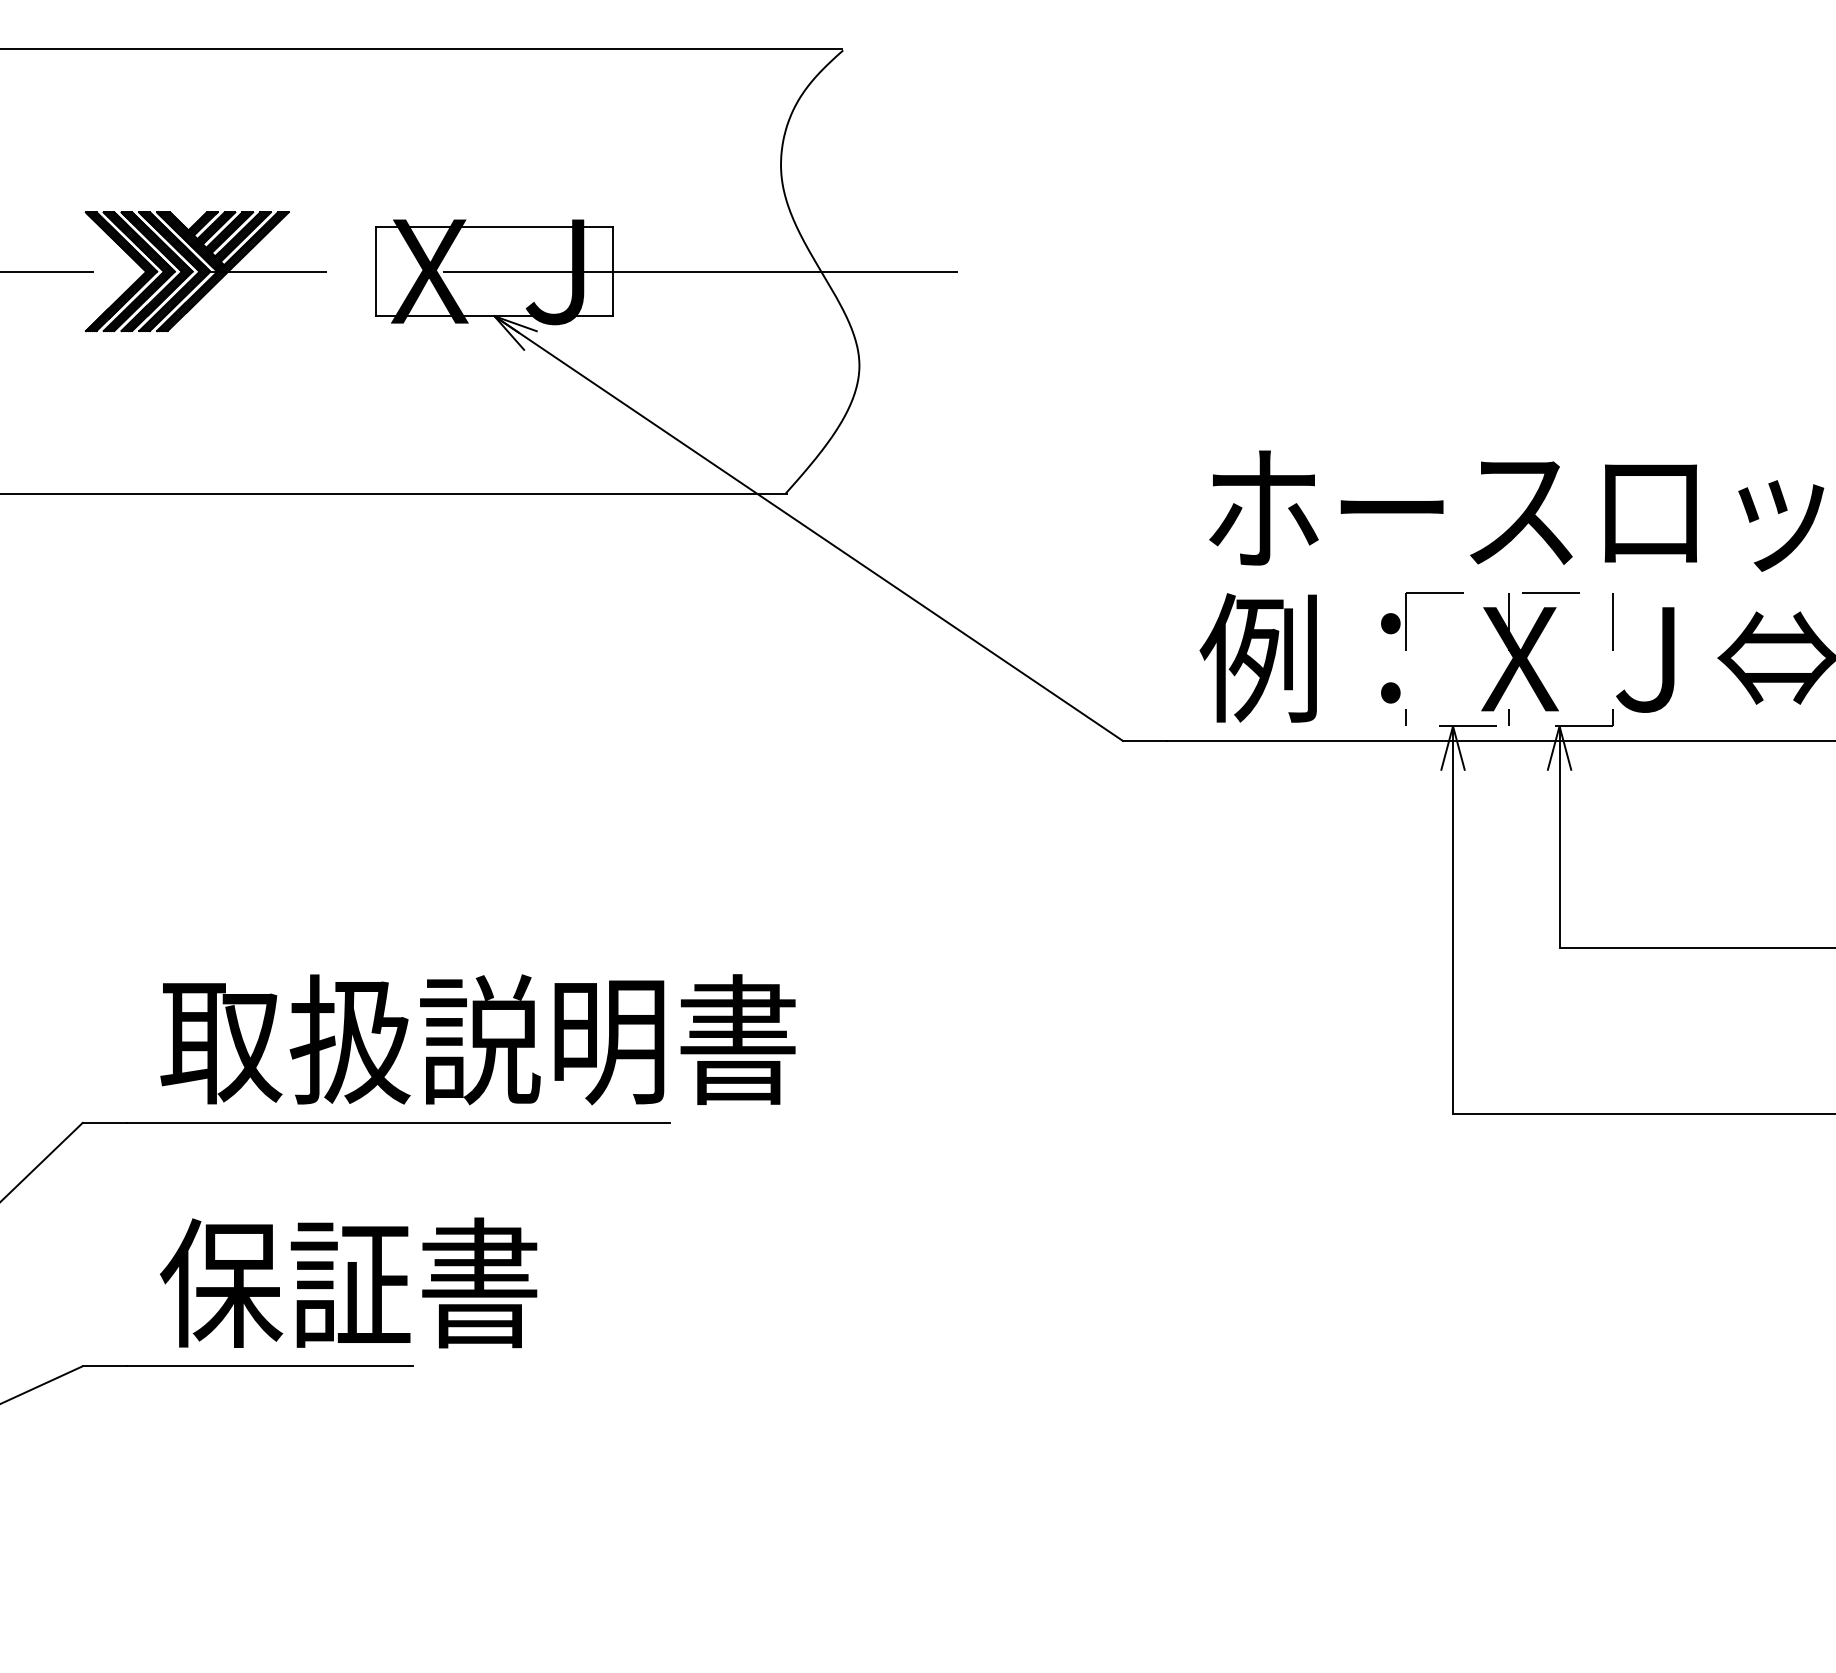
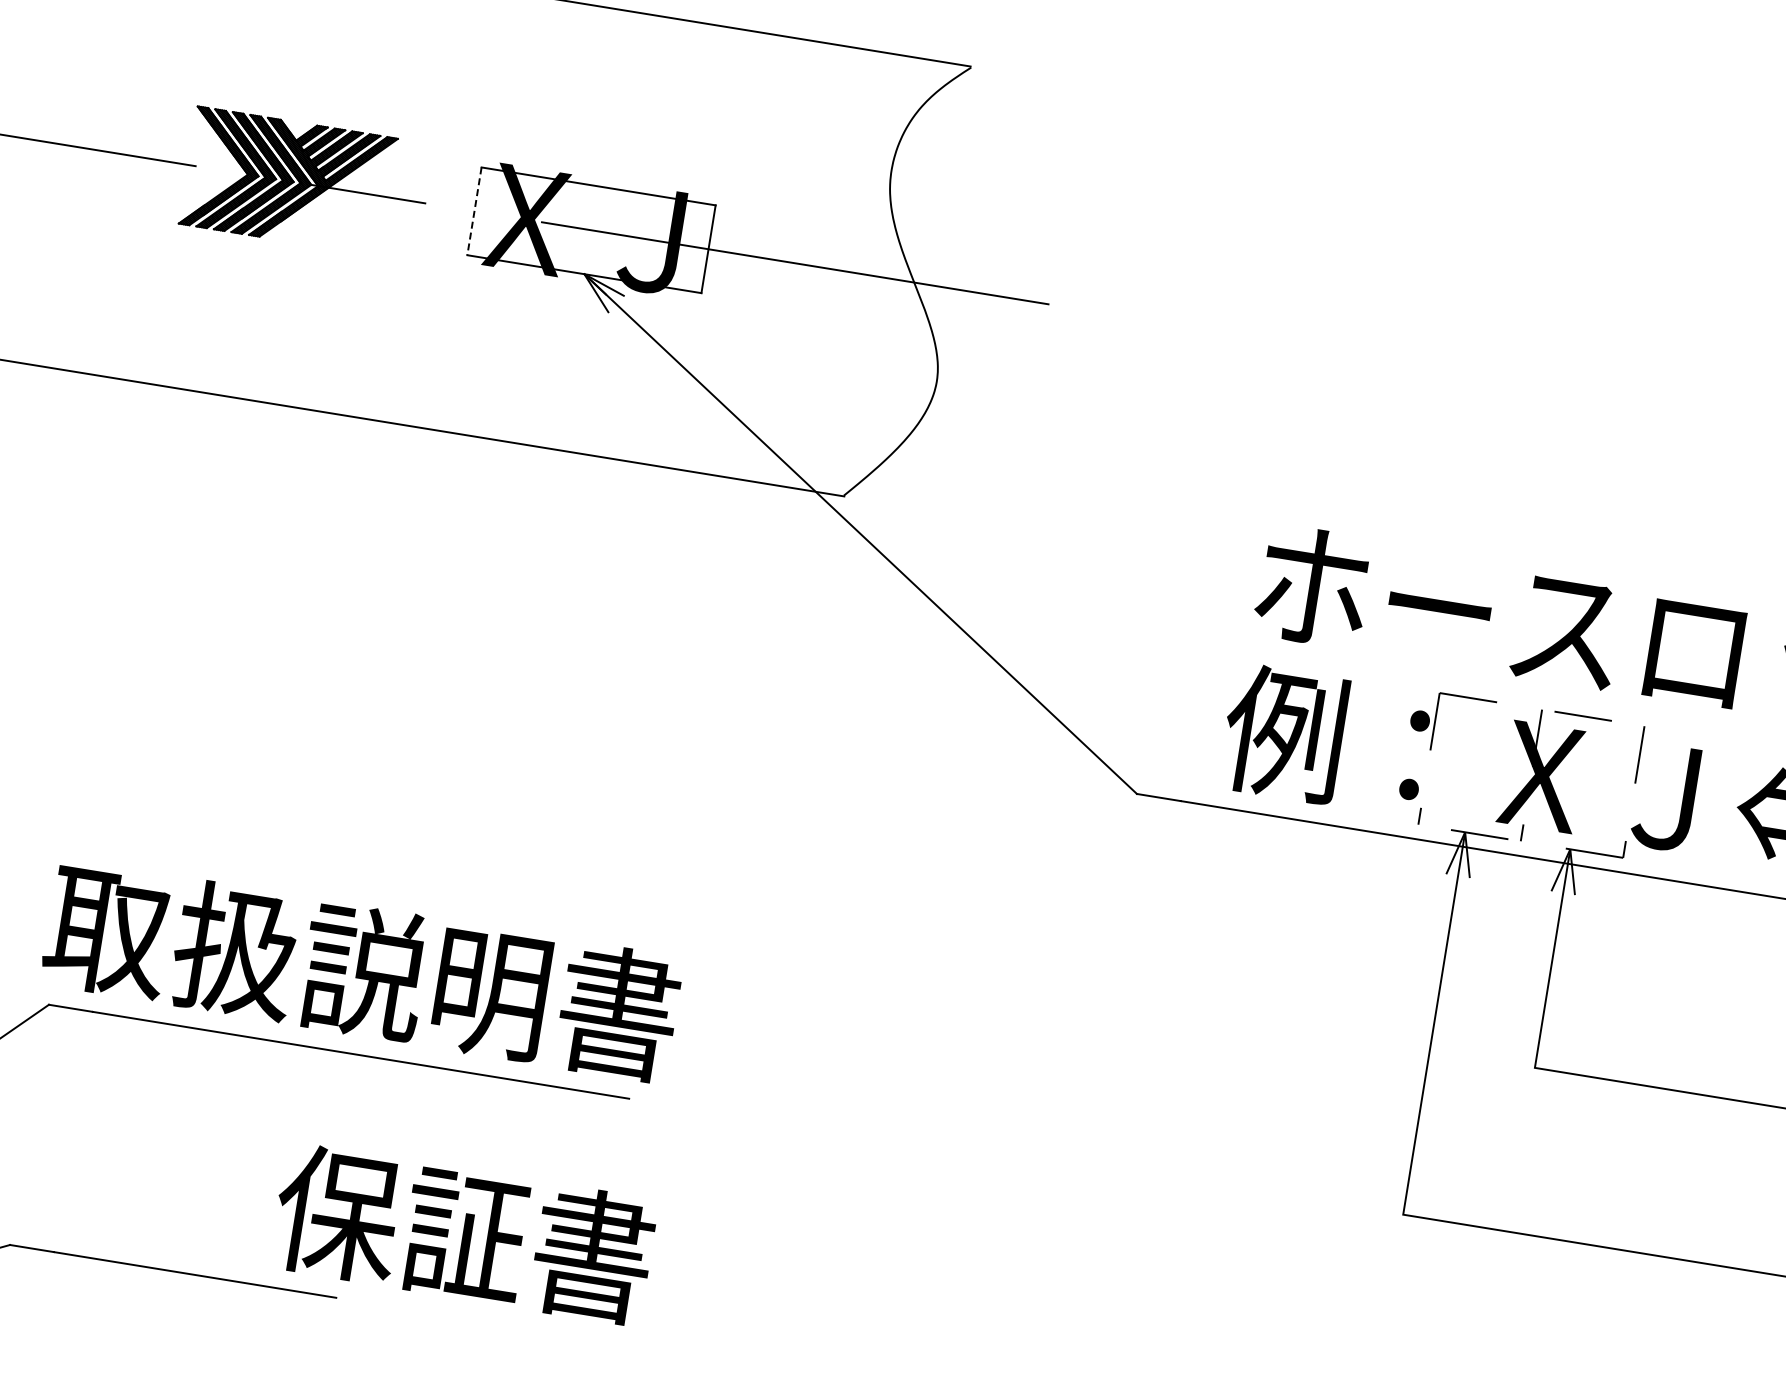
line: (375, 272) -> (474, 212), solid -> dashed
text: (477, 1039) -> (361, 970), moved
text: (348, 1282) -> (463, 1233), moved

